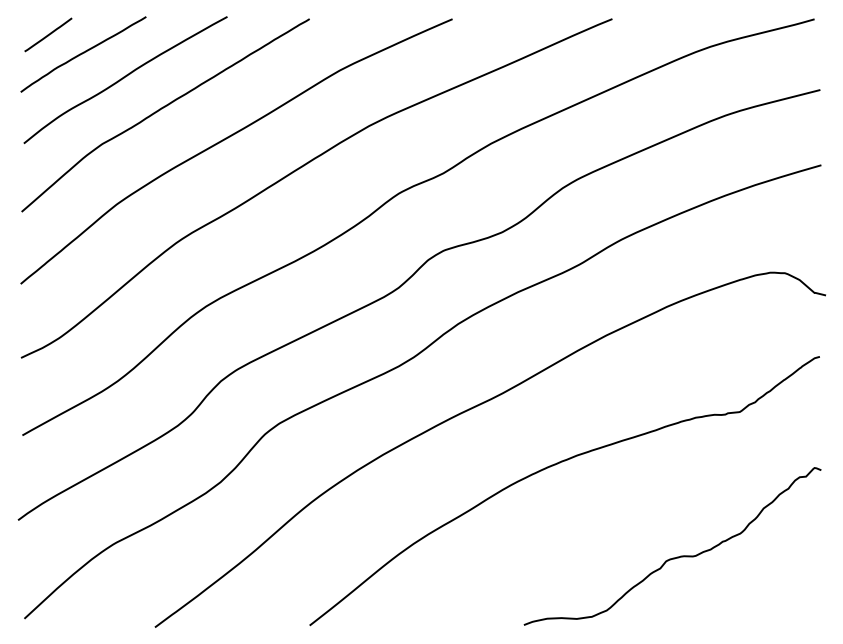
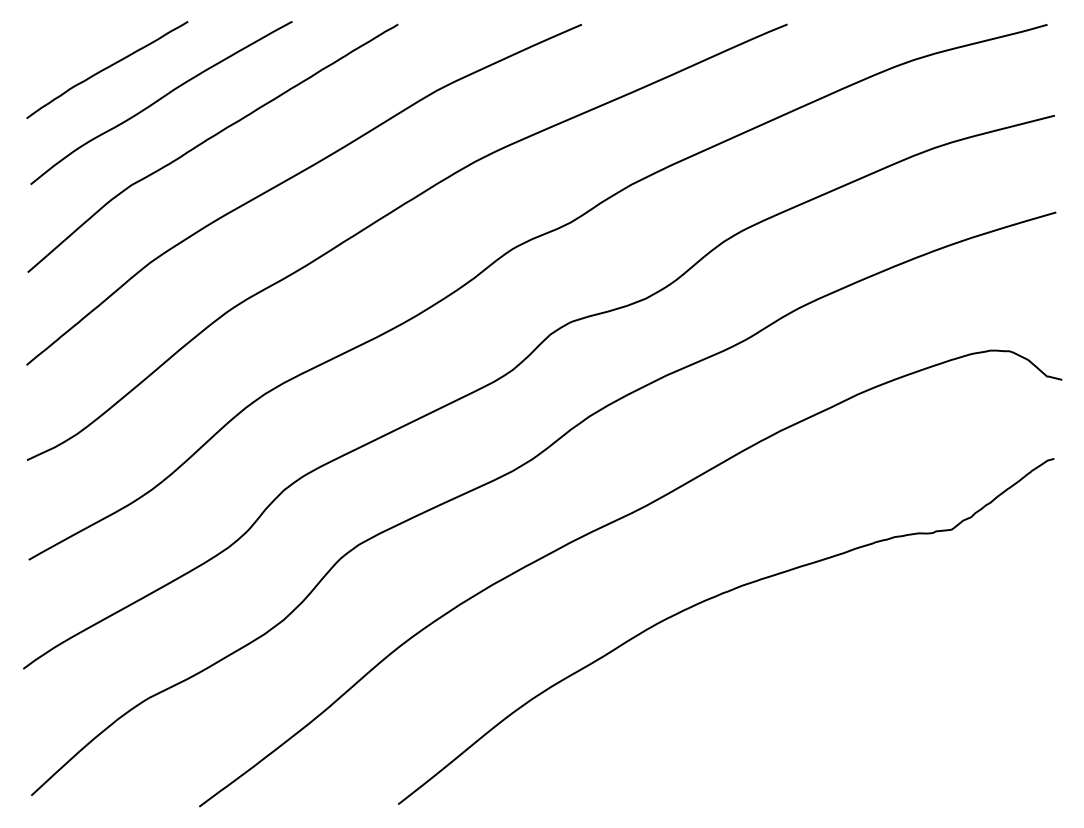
line: (48, 34) -> (62, 44), removed
curve: (672, 557) -> (864, 716), removed

